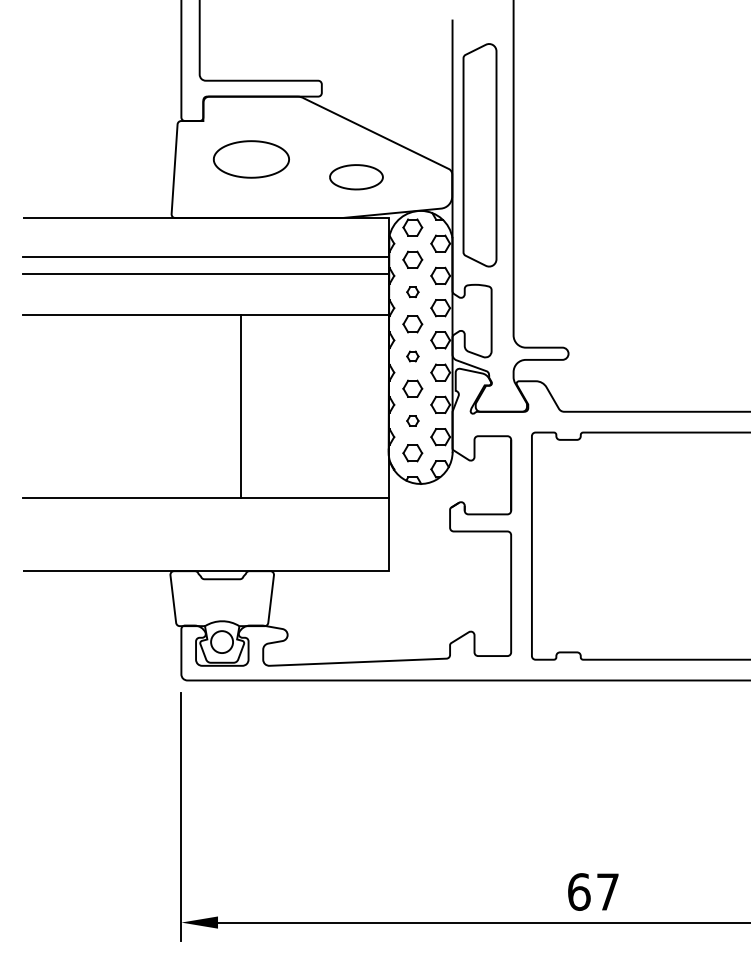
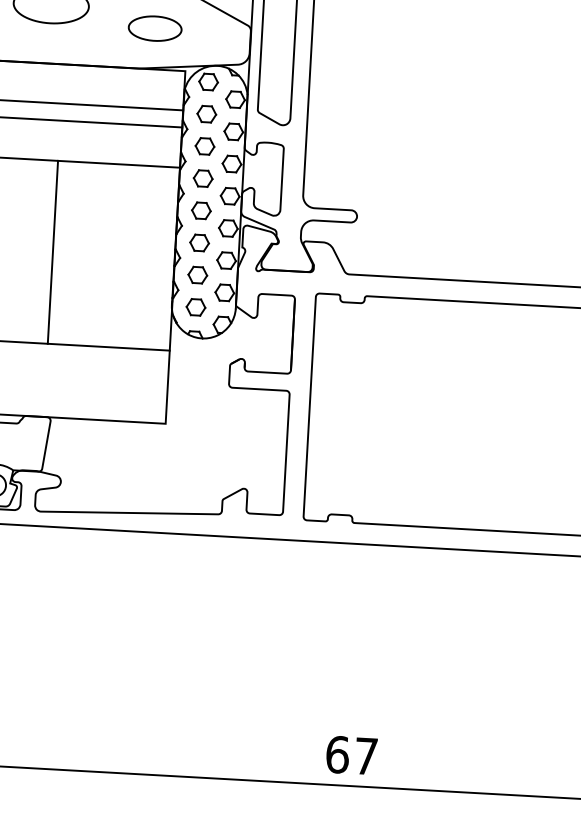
part: (412, 292) -> (204, 146), size x1.67
part: (412, 356) -> (201, 210), size x1.67
line: (240, 405) -> (52, 251), moved
part: (412, 420) -> (197, 274), size x1.67

